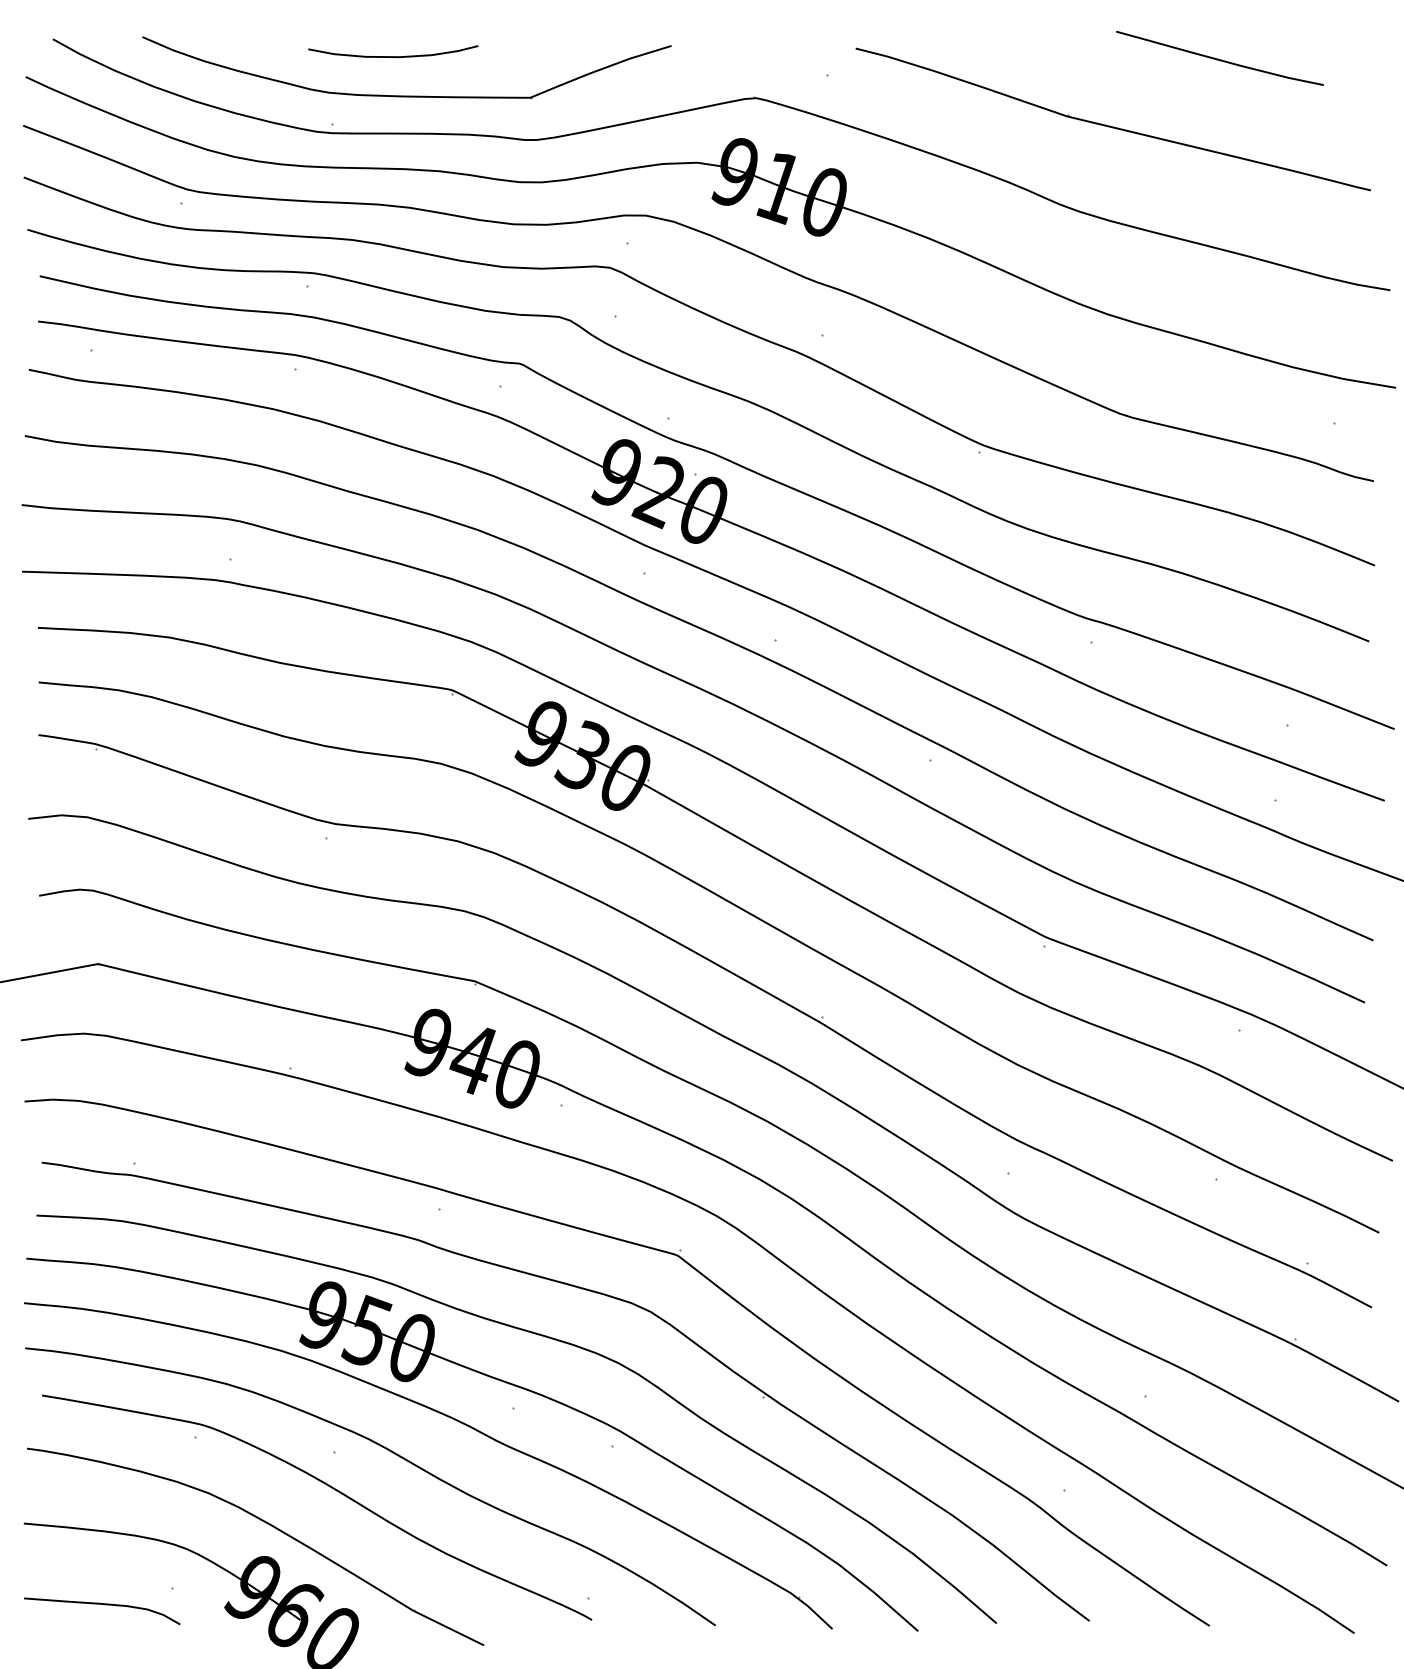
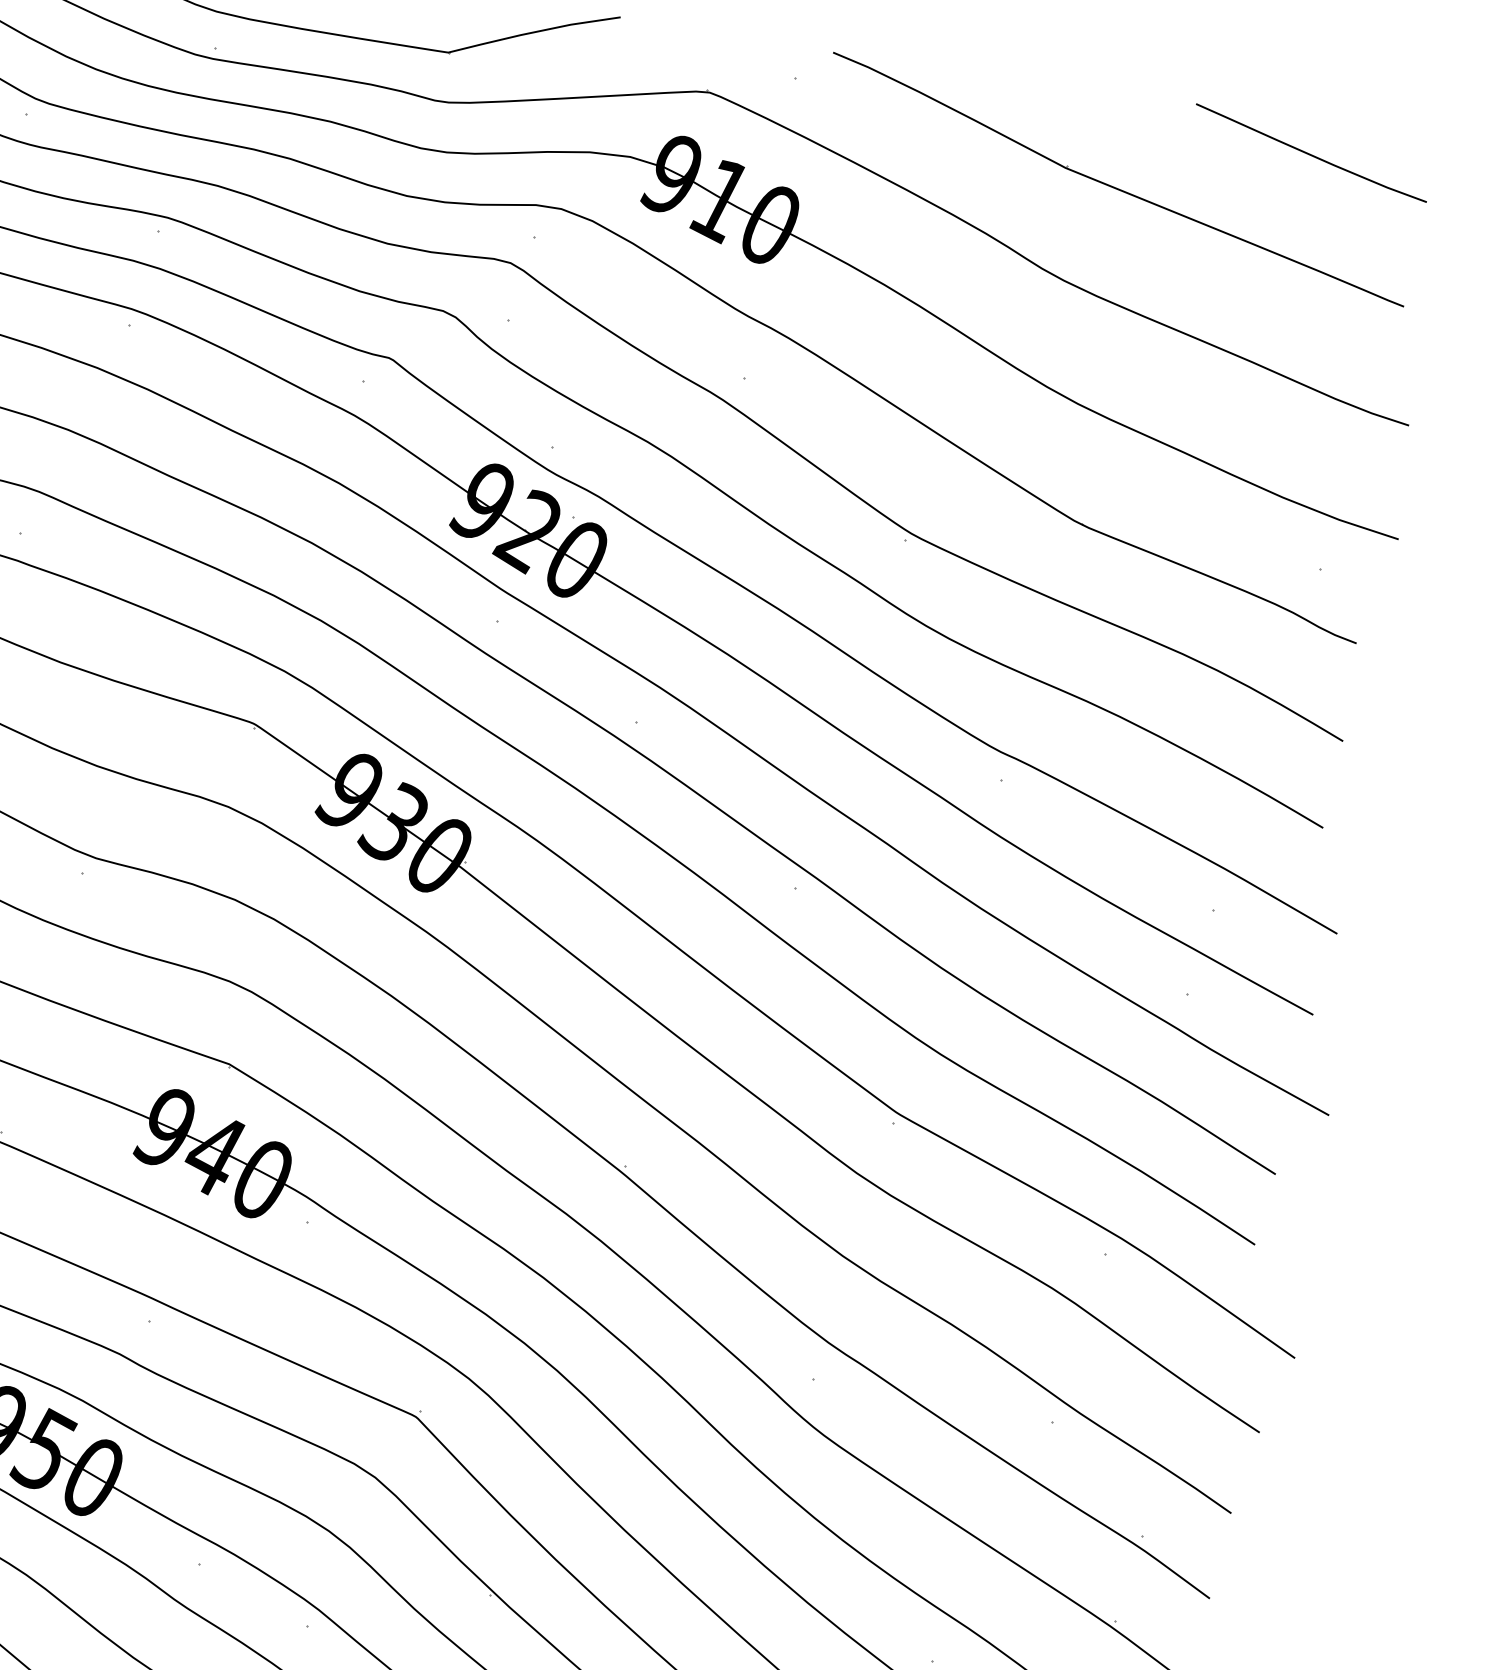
curve: (1218, 58) -> (1309, 152), moved

